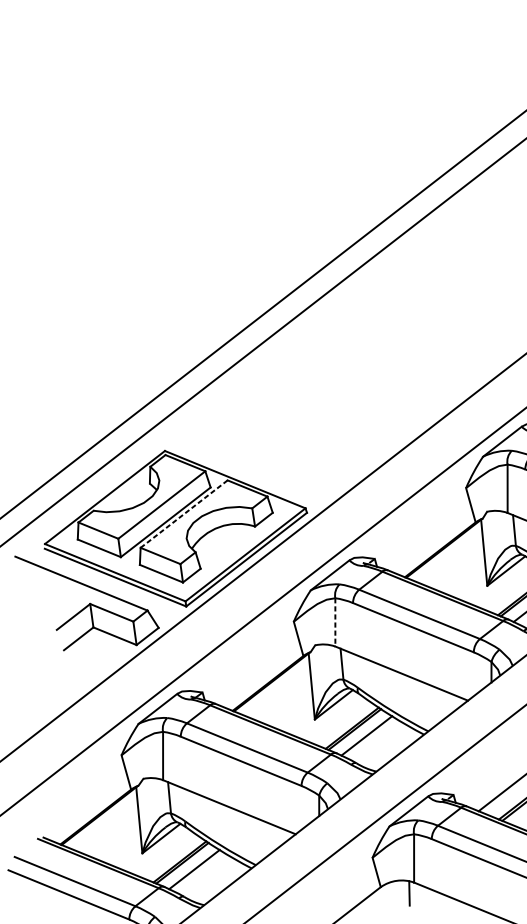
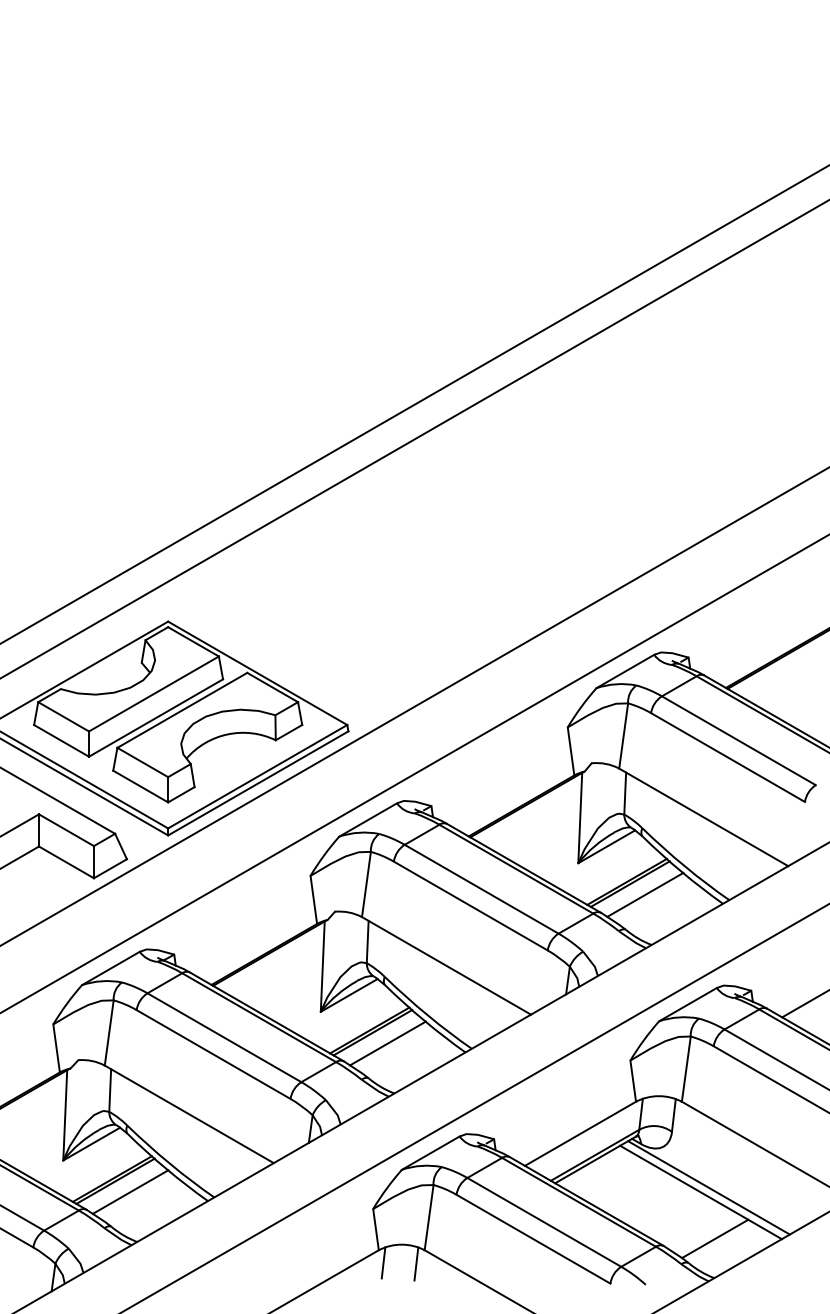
line: (184, 514) -> (182, 710), dashed -> solid
line: (335, 622) -> (366, 884), dashed -> solid
line: (385, 895) -> (383, 1262), added

